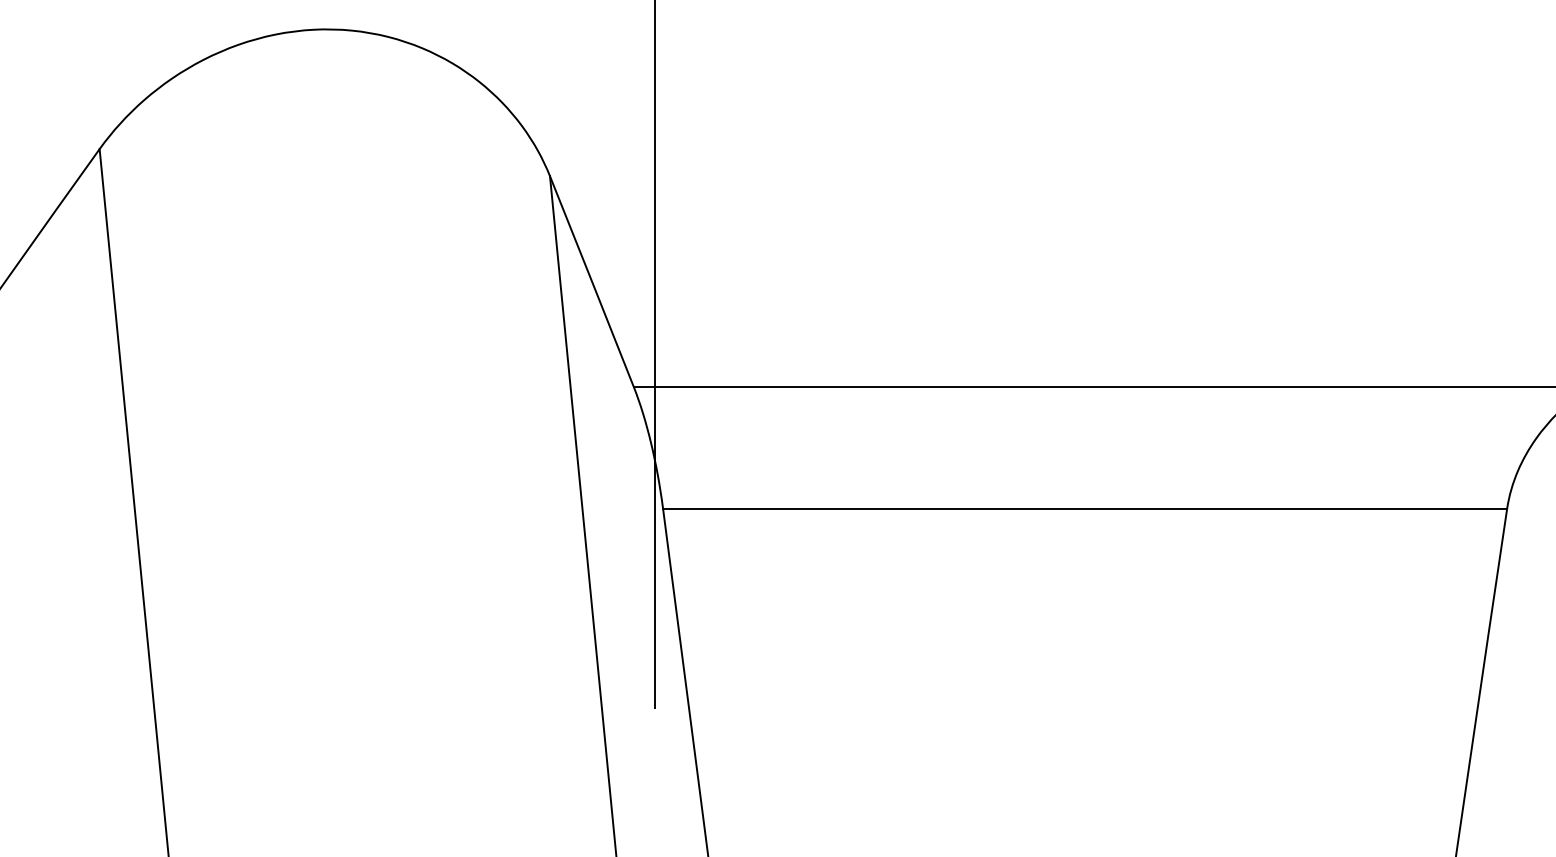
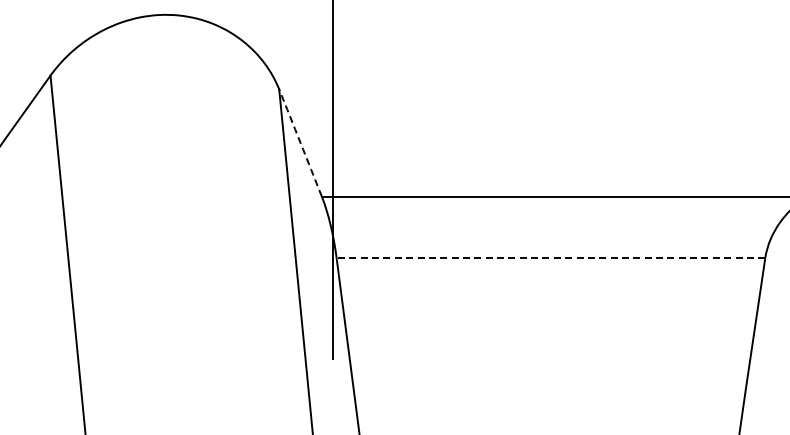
arc: (591, 280) -> (300, 142), solid -> dashed
line: (1084, 509) -> (550, 258), solid -> dashed

